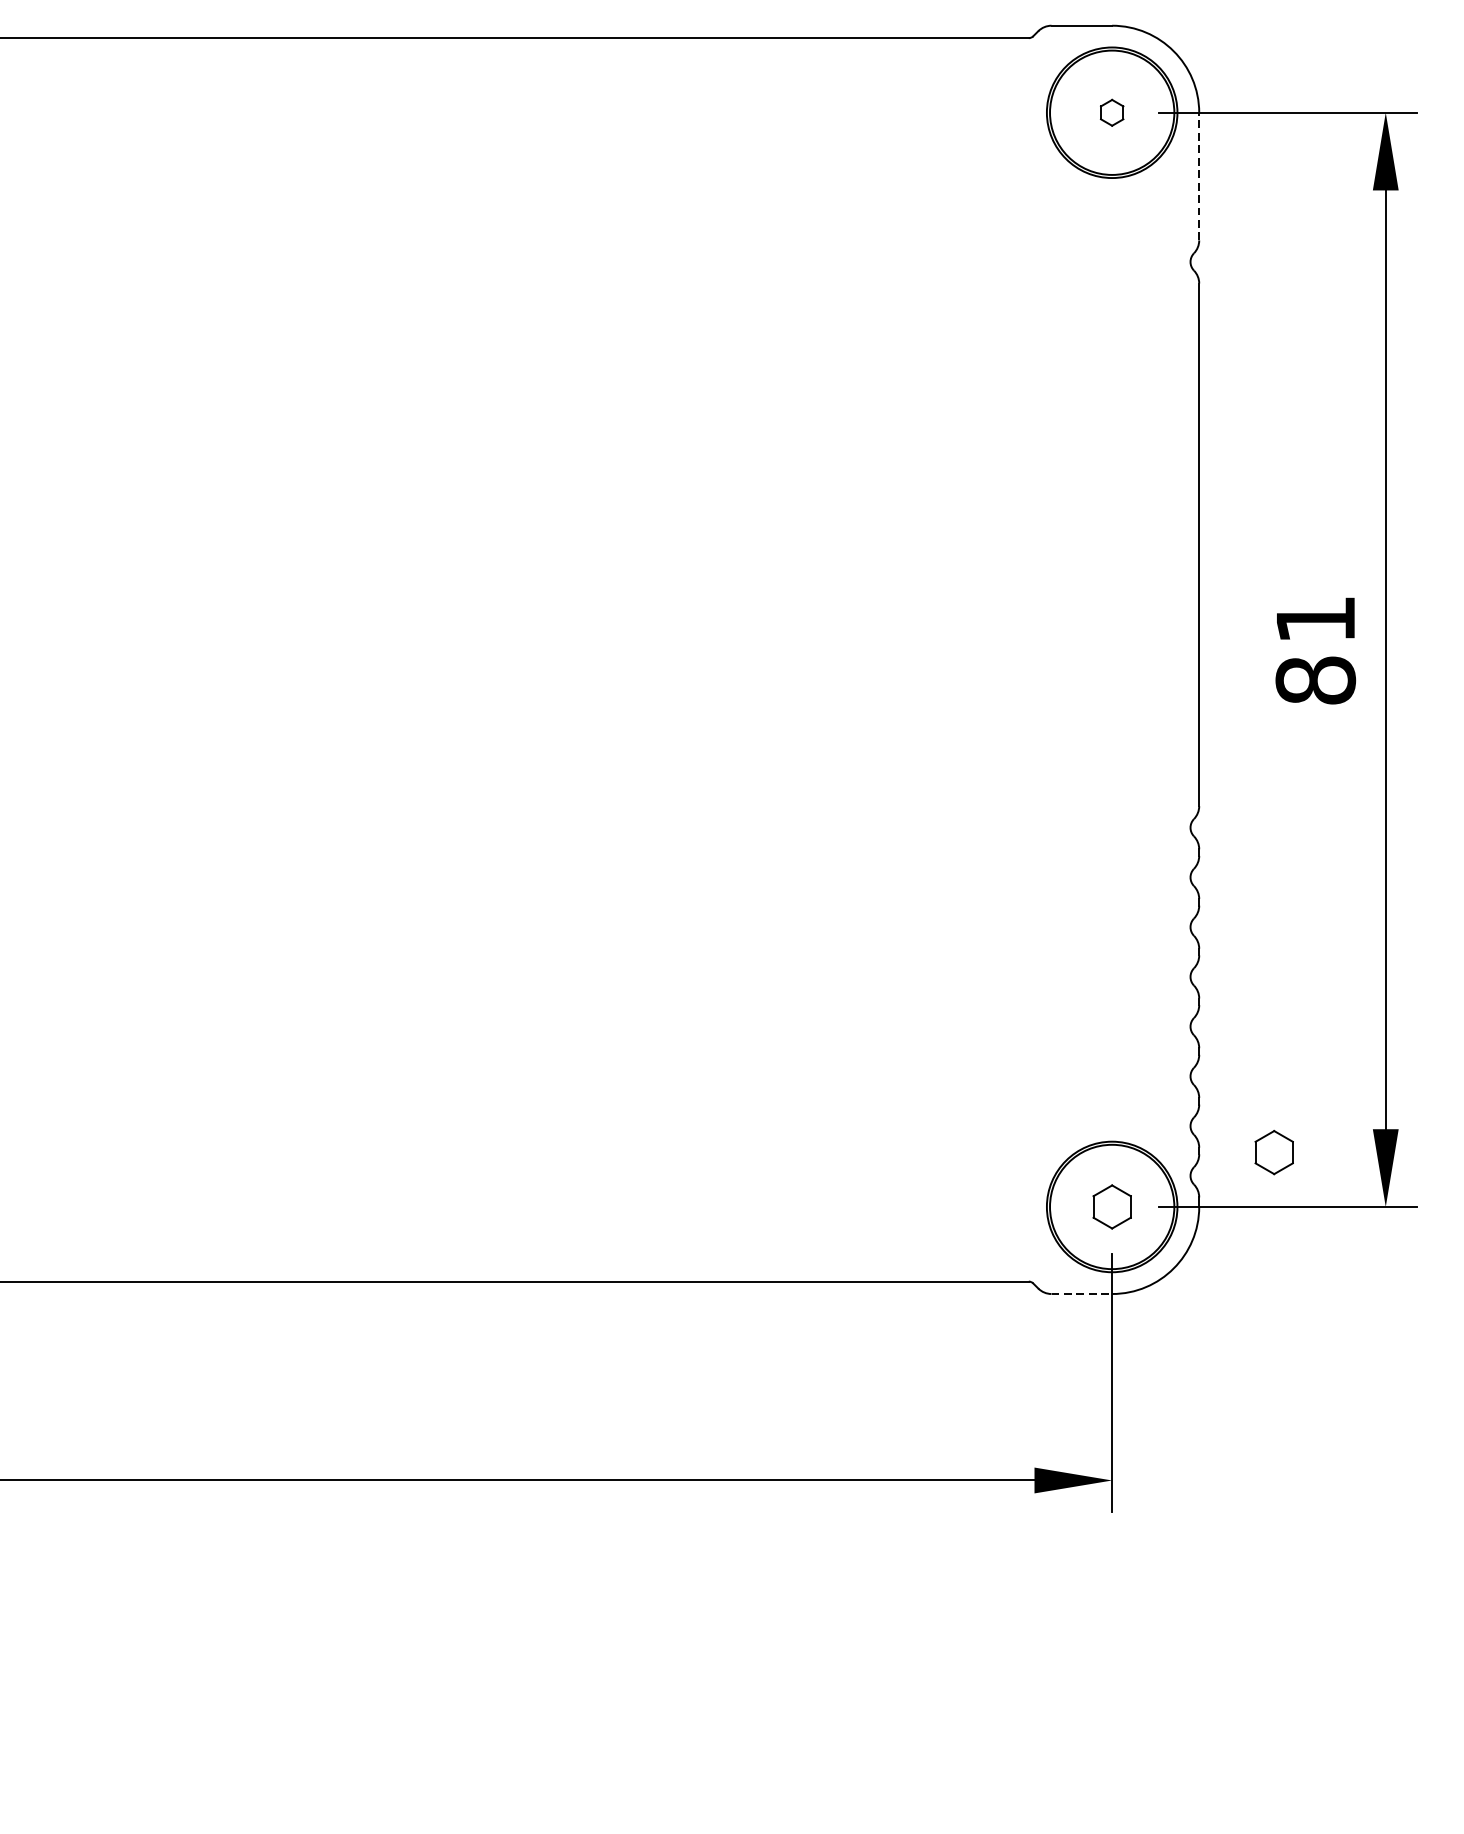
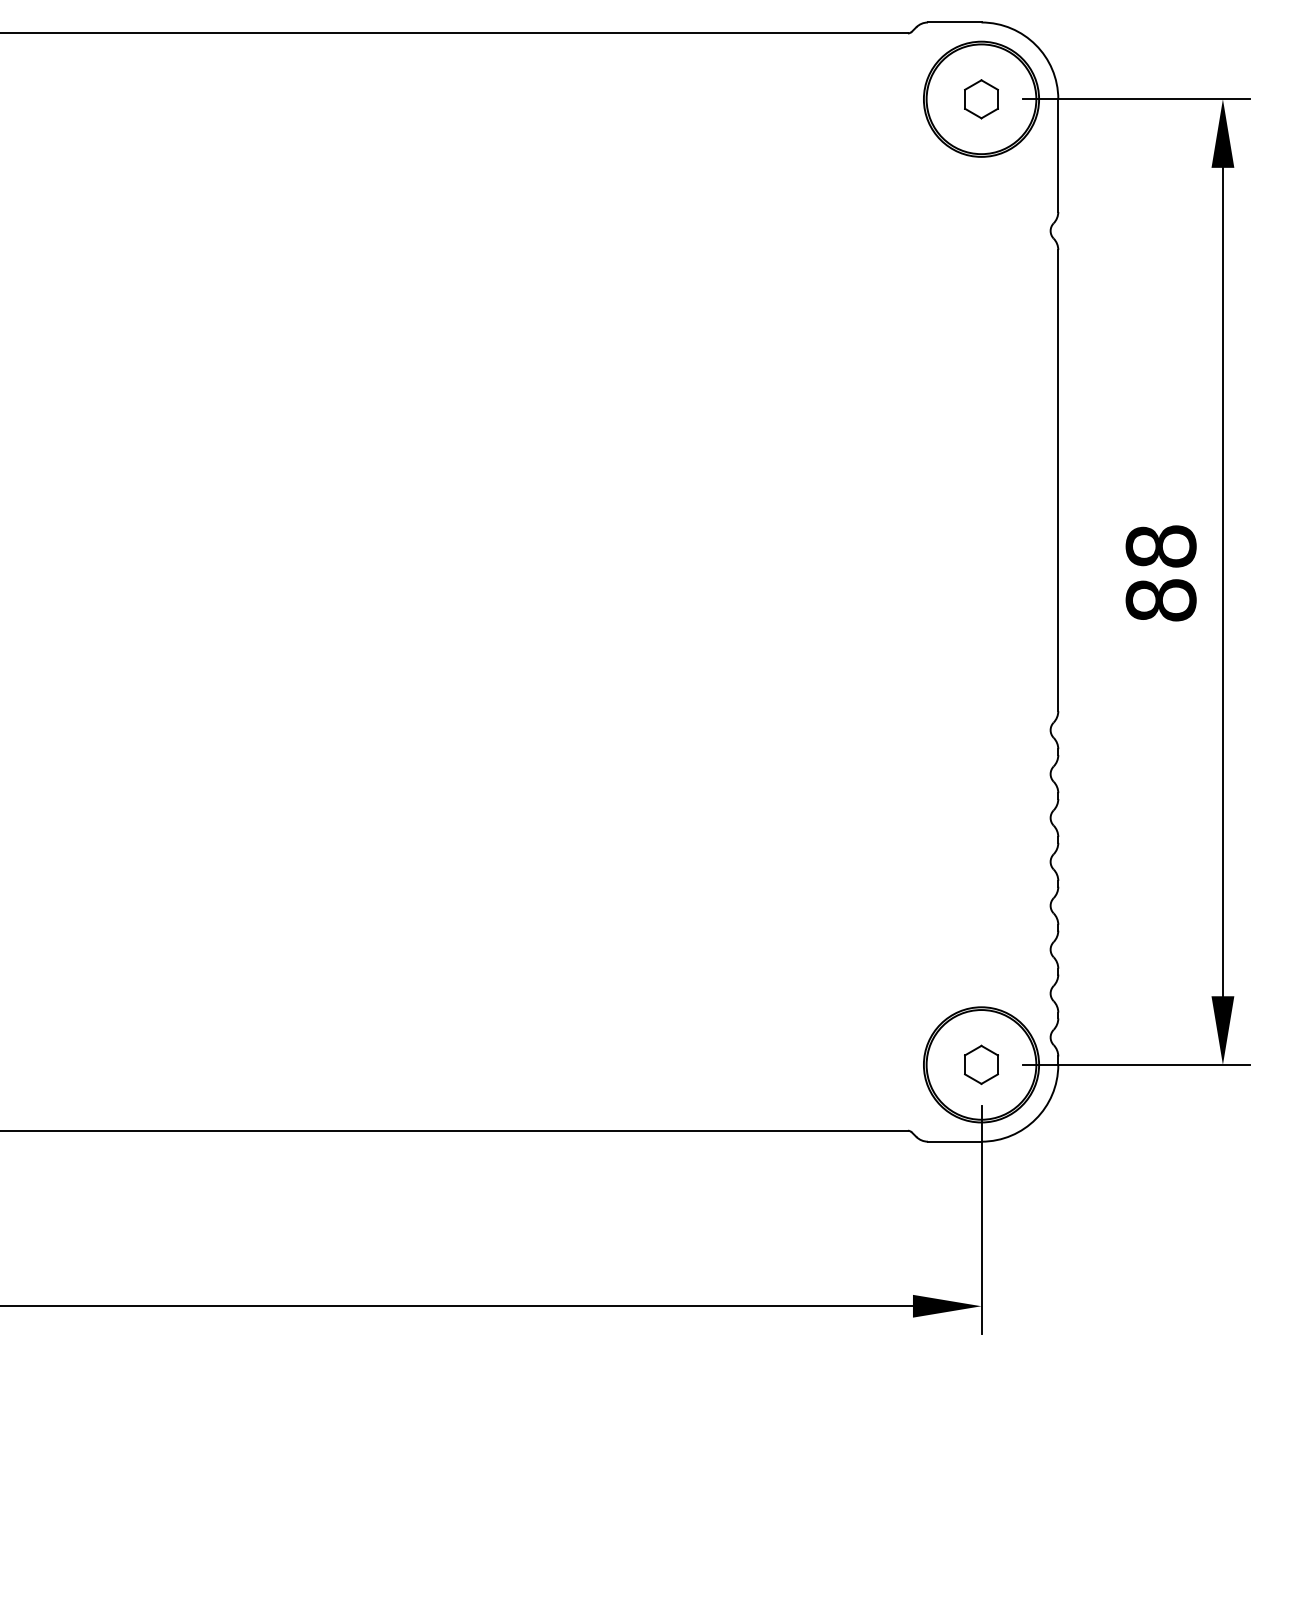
part: (1112, 112) -> (981, 99), size x1.67
line: (1199, 176) -> (1058, 155), dashed -> solid
text: (1315, 619) -> (1160, 546), 81 -> 88
part: (1274, 1152) -> (1124, 1016), removed
line: (1081, 1293) -> (954, 1141), dashed -> solid

